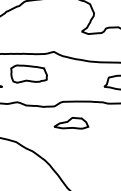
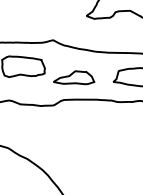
part: (71, 123) -> (74, 78), moved

